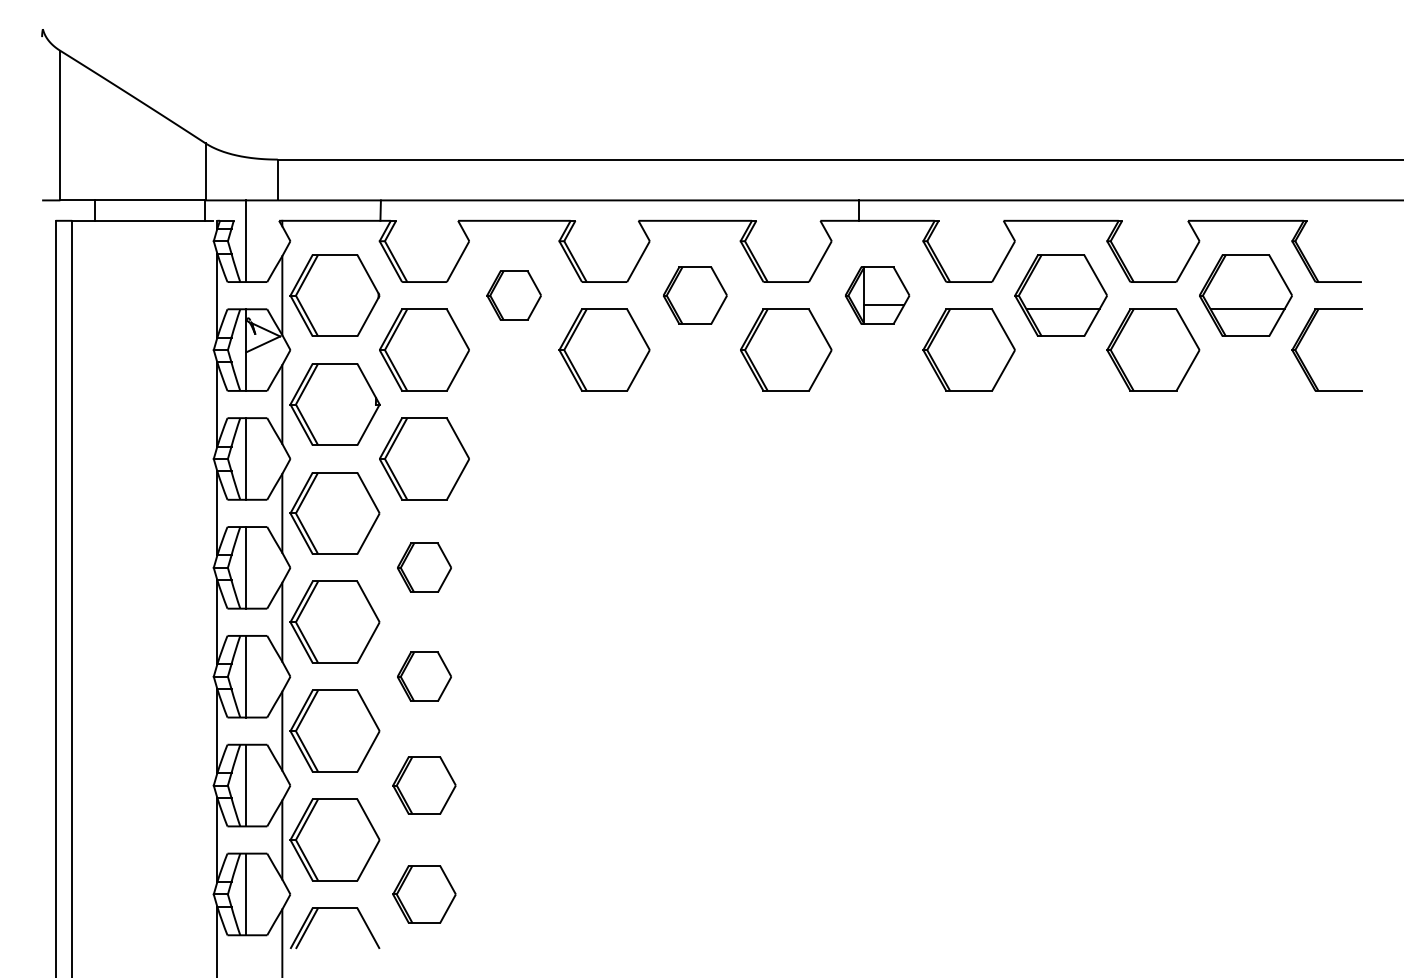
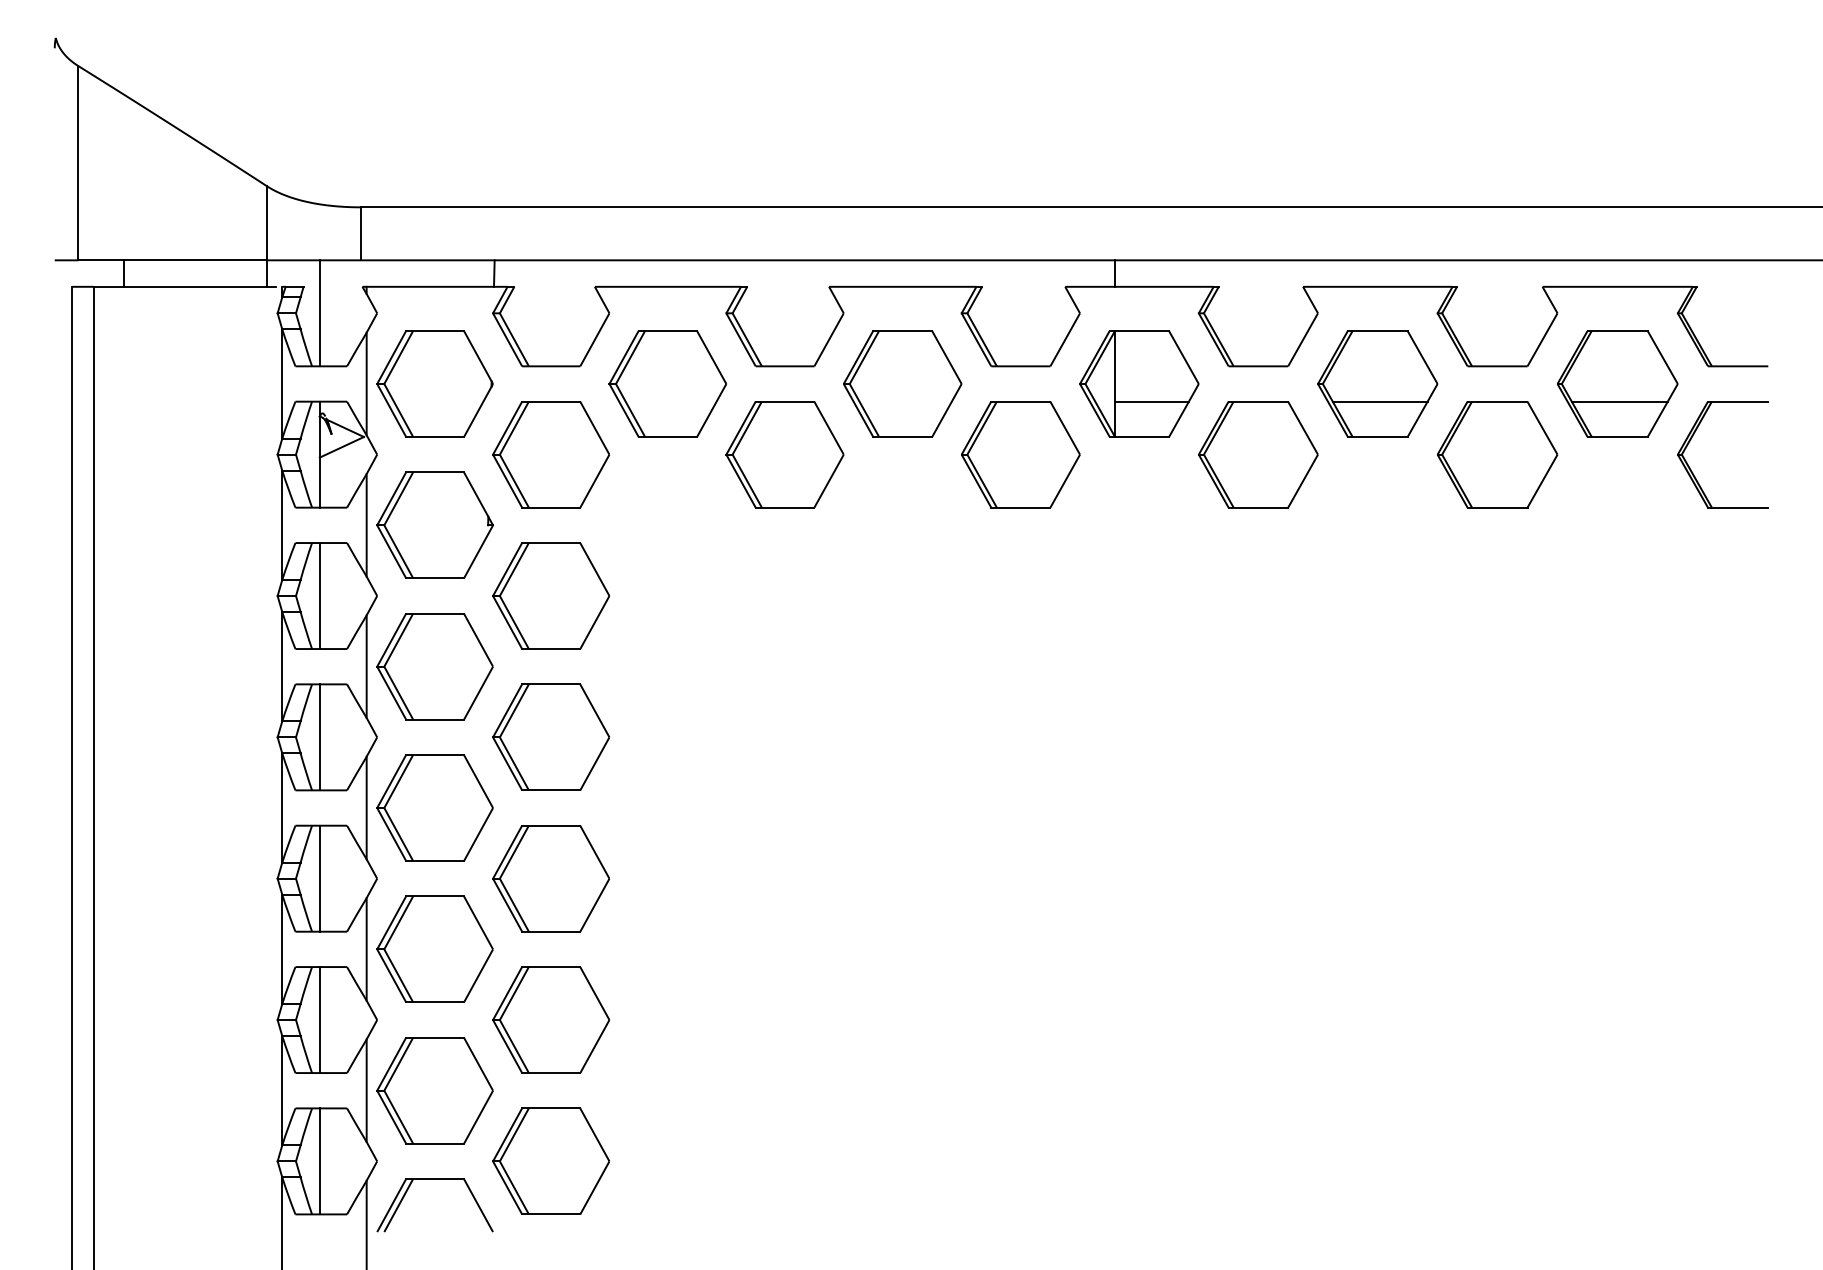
part: (513, 295) -> (666, 383), size x1.67
part: (695, 295) -> (903, 383), size x1.43
part: (877, 295) -> (1139, 383), size x1.43
part: (424, 567) -> (551, 736), size x1.67
part: (424, 676) -> (551, 878), size x1.67
part: (424, 785) -> (551, 1019), size x1.43
part: (424, 894) -> (551, 1161), size x1.43

